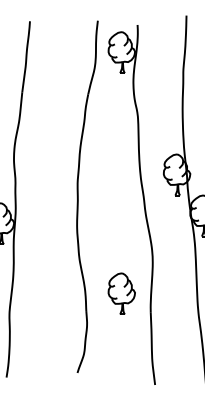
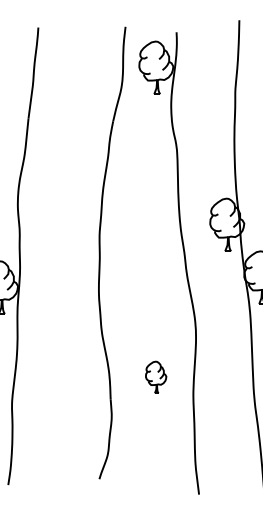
part: (121, 293) -> (155, 377), size x0.6

